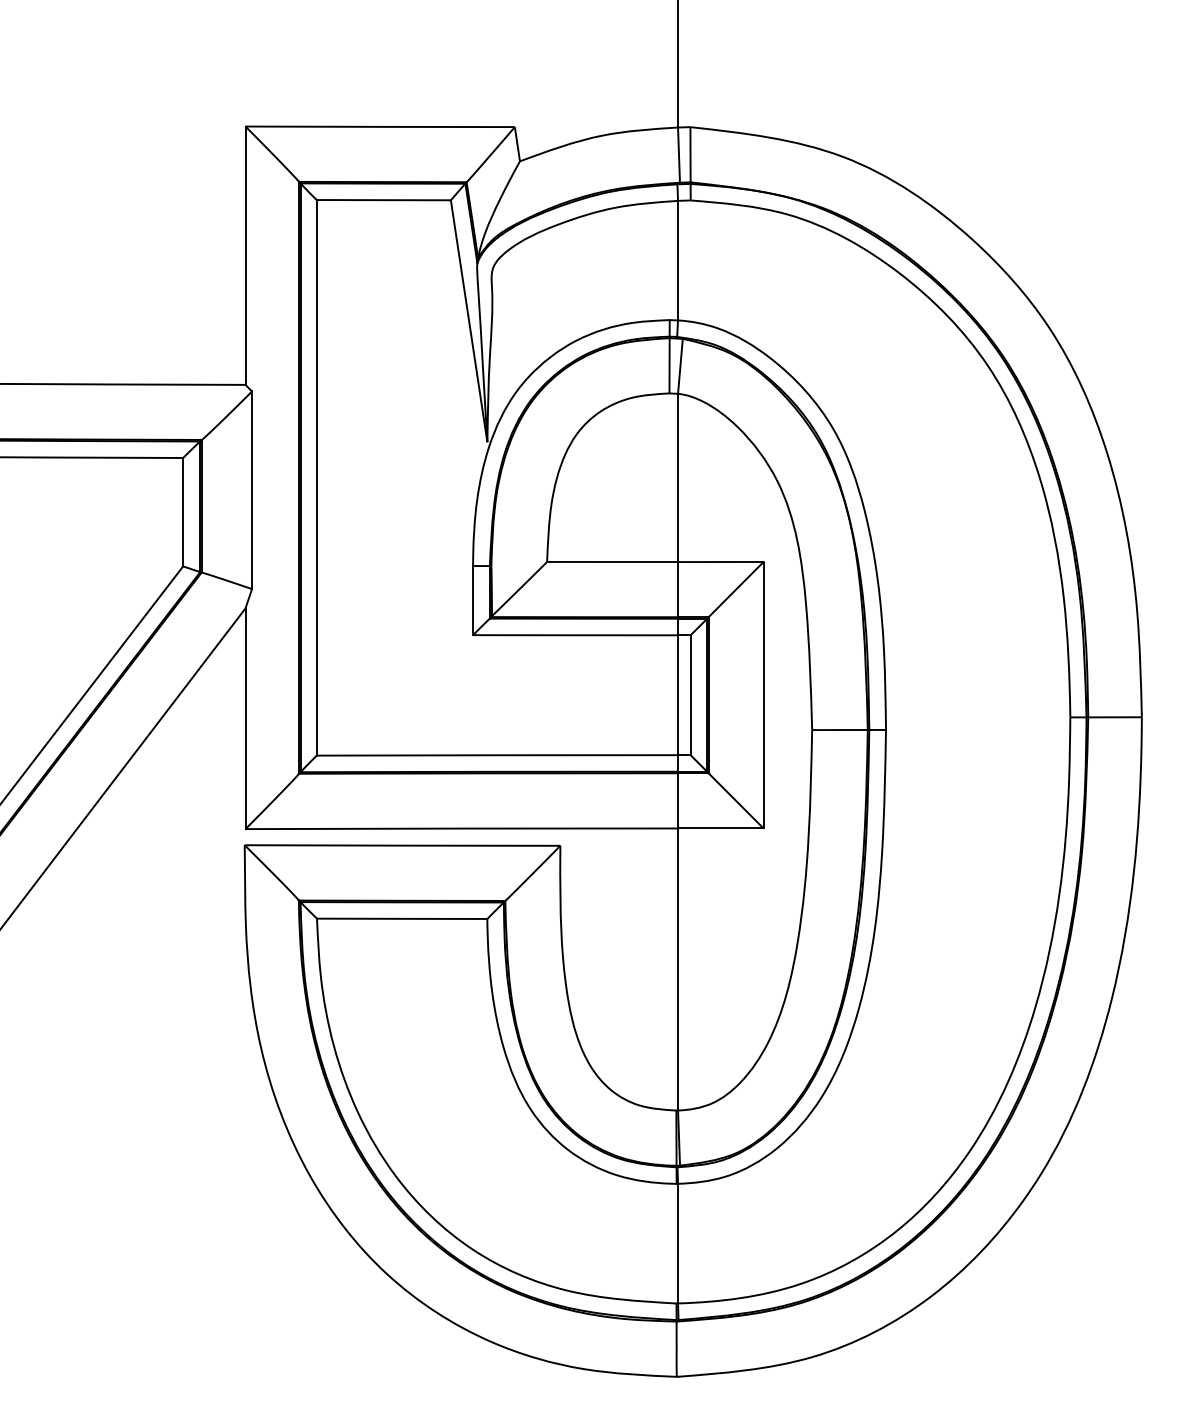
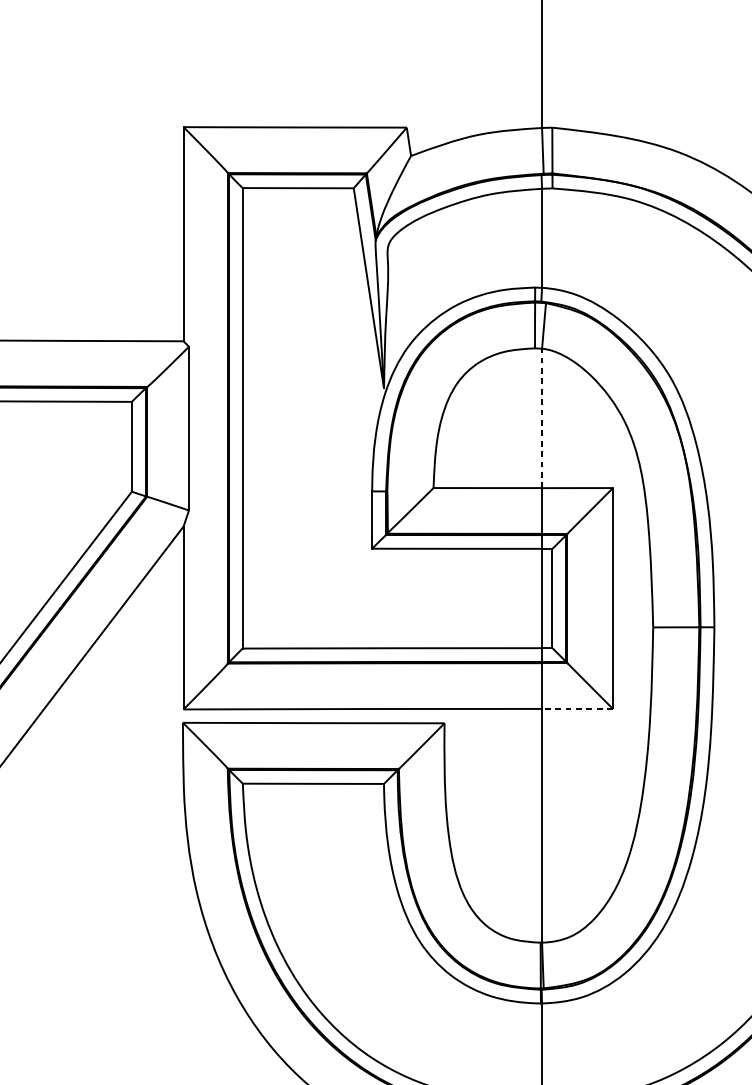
line: (678, 477) -> (542, 418), solid -> dashed
line: (720, 828) -> (577, 708), solid -> dashed

